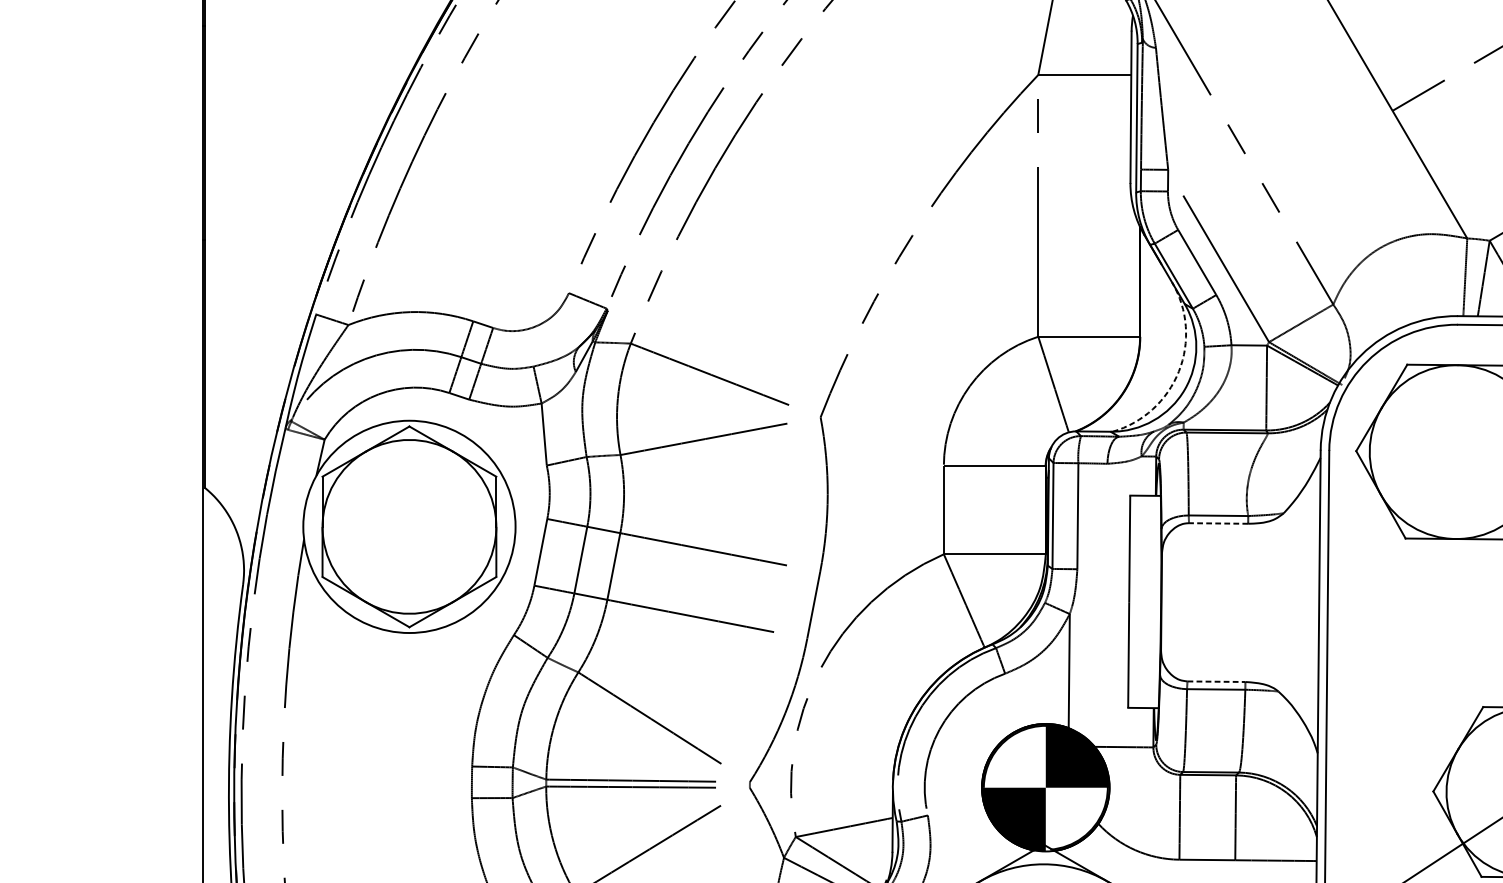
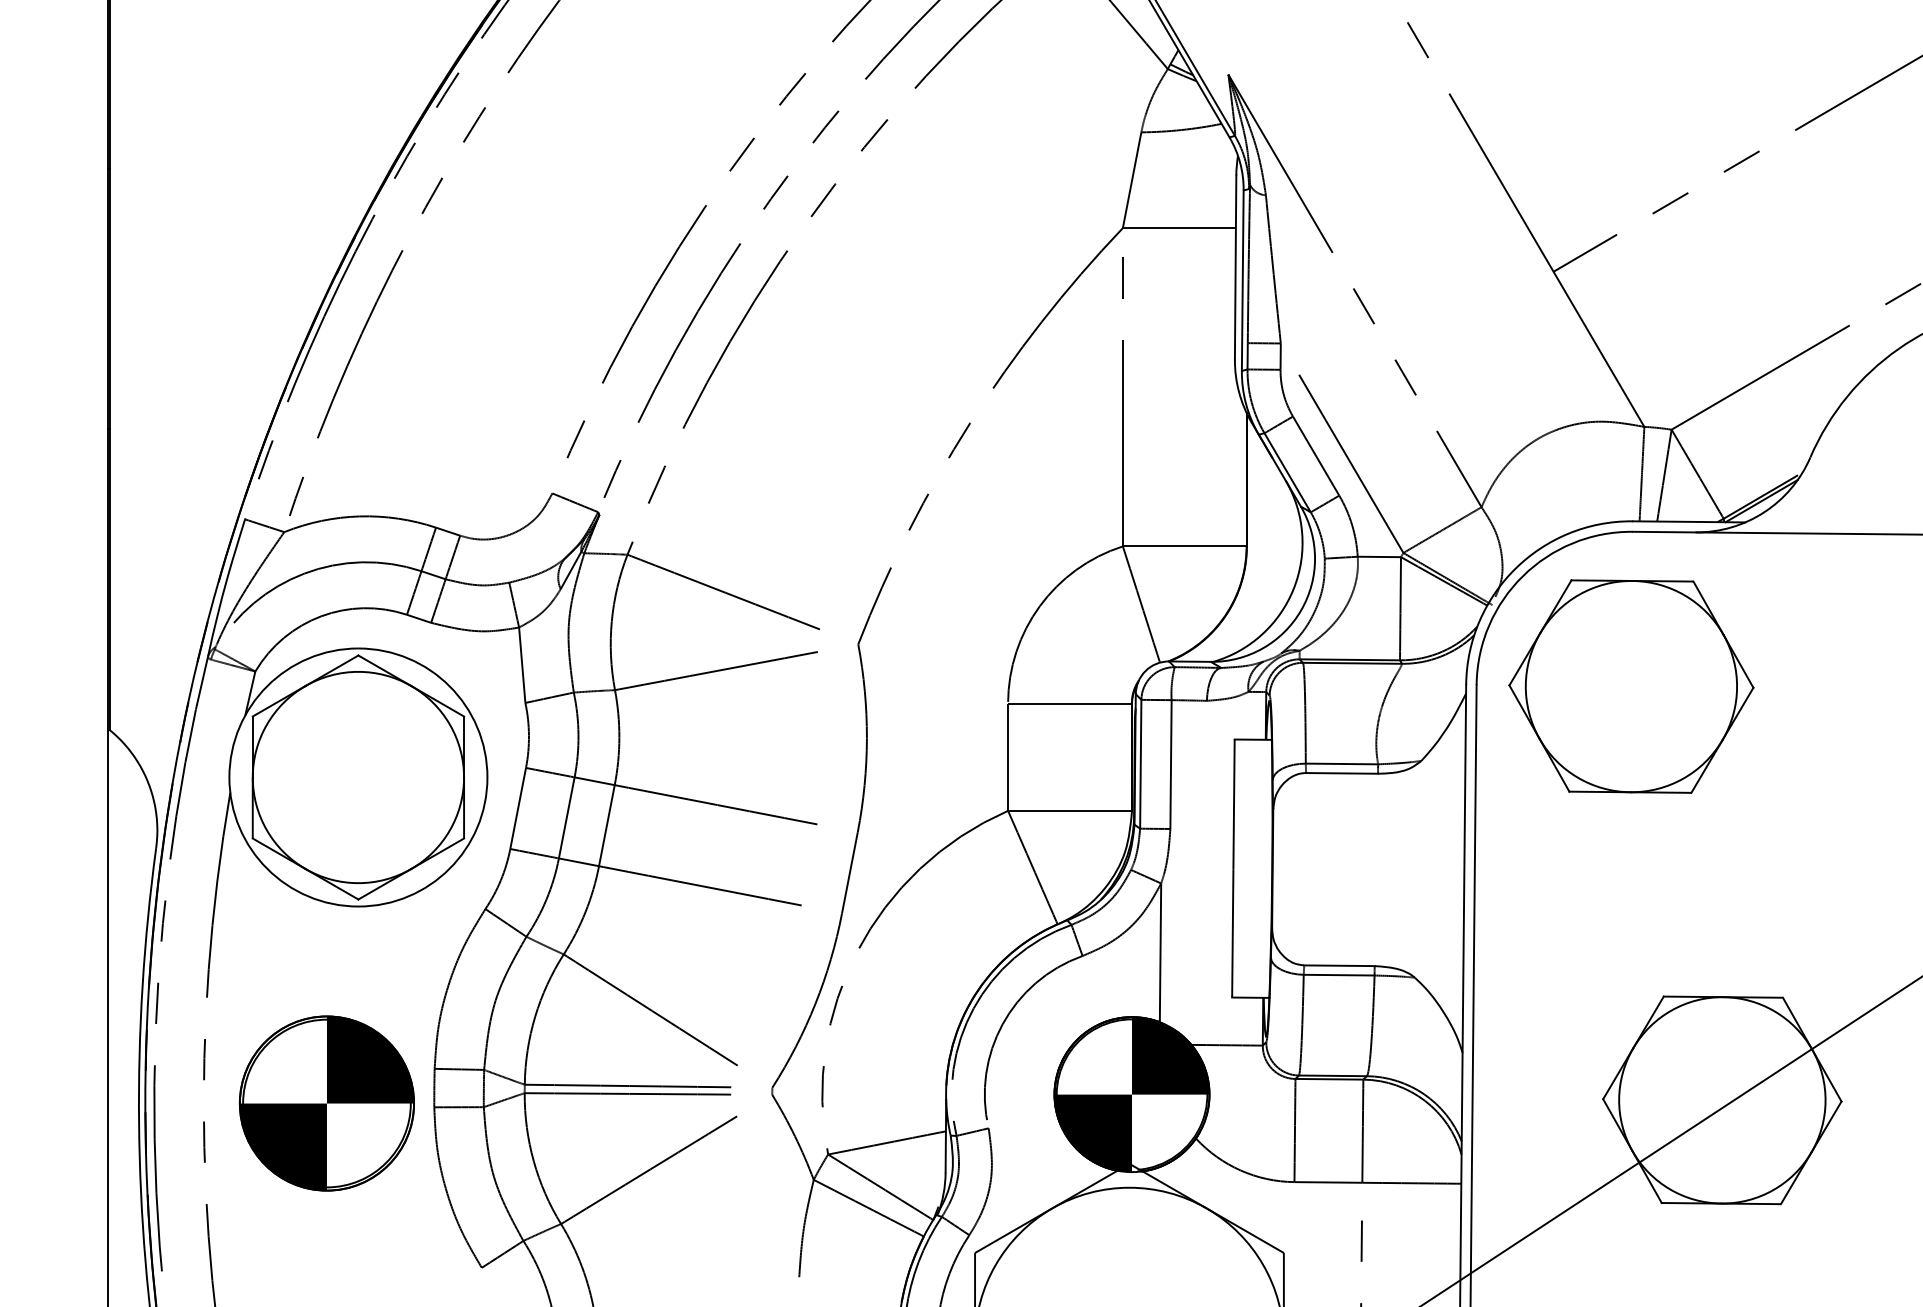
arc: (1178, 371) -> (1293, 588), dashed -> solid
line: (1218, 523) -> (1342, 773), dashed -> solid
line: (1216, 681) -> (1339, 965), dashed -> solid
part: (383, 795) -> (326, 1103), added

